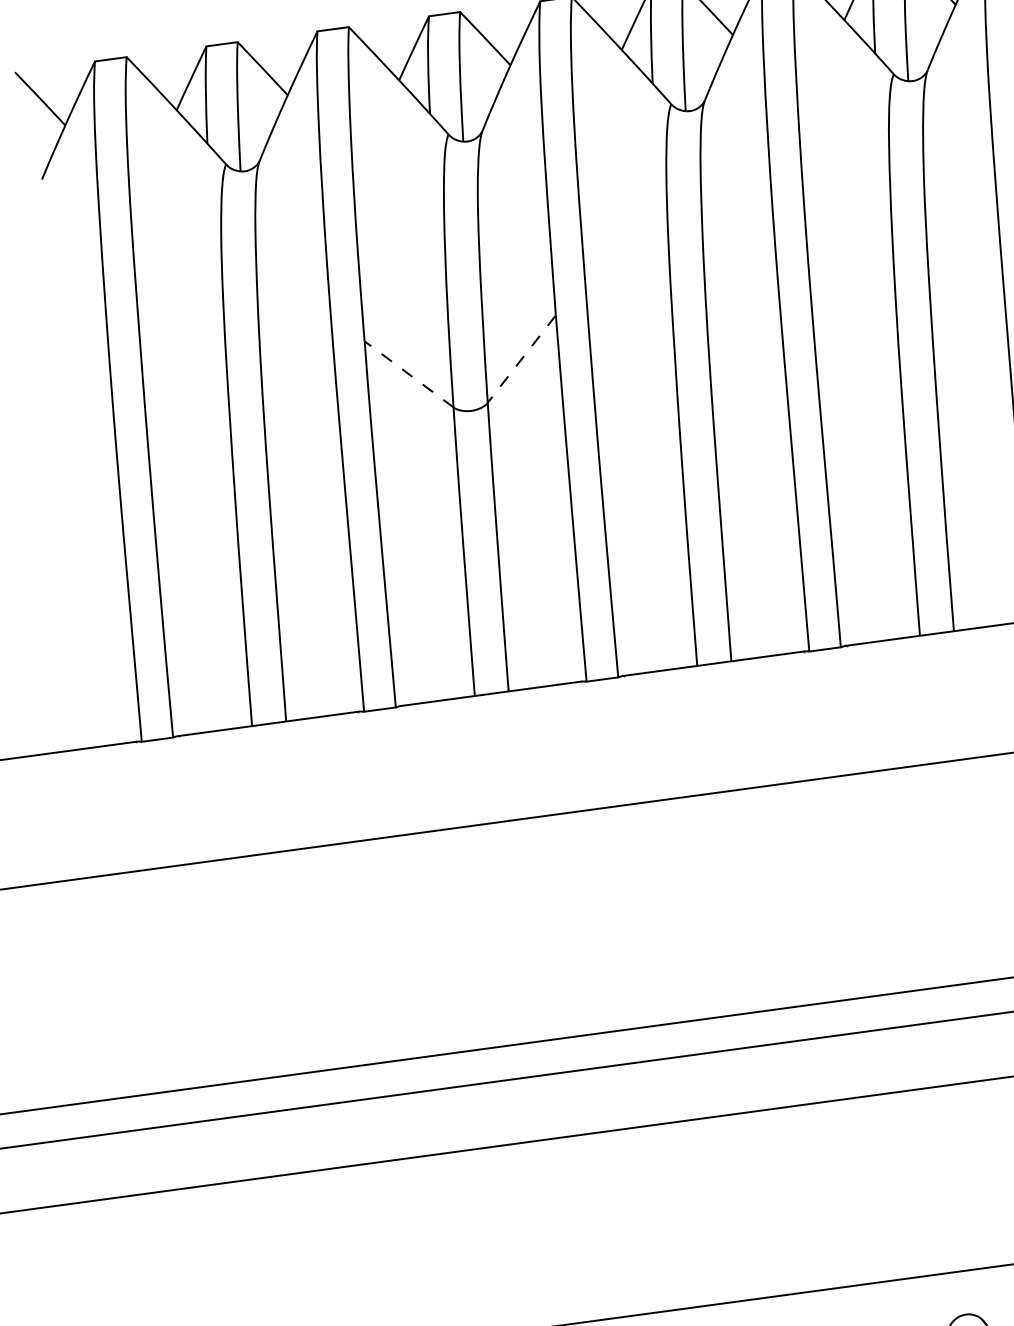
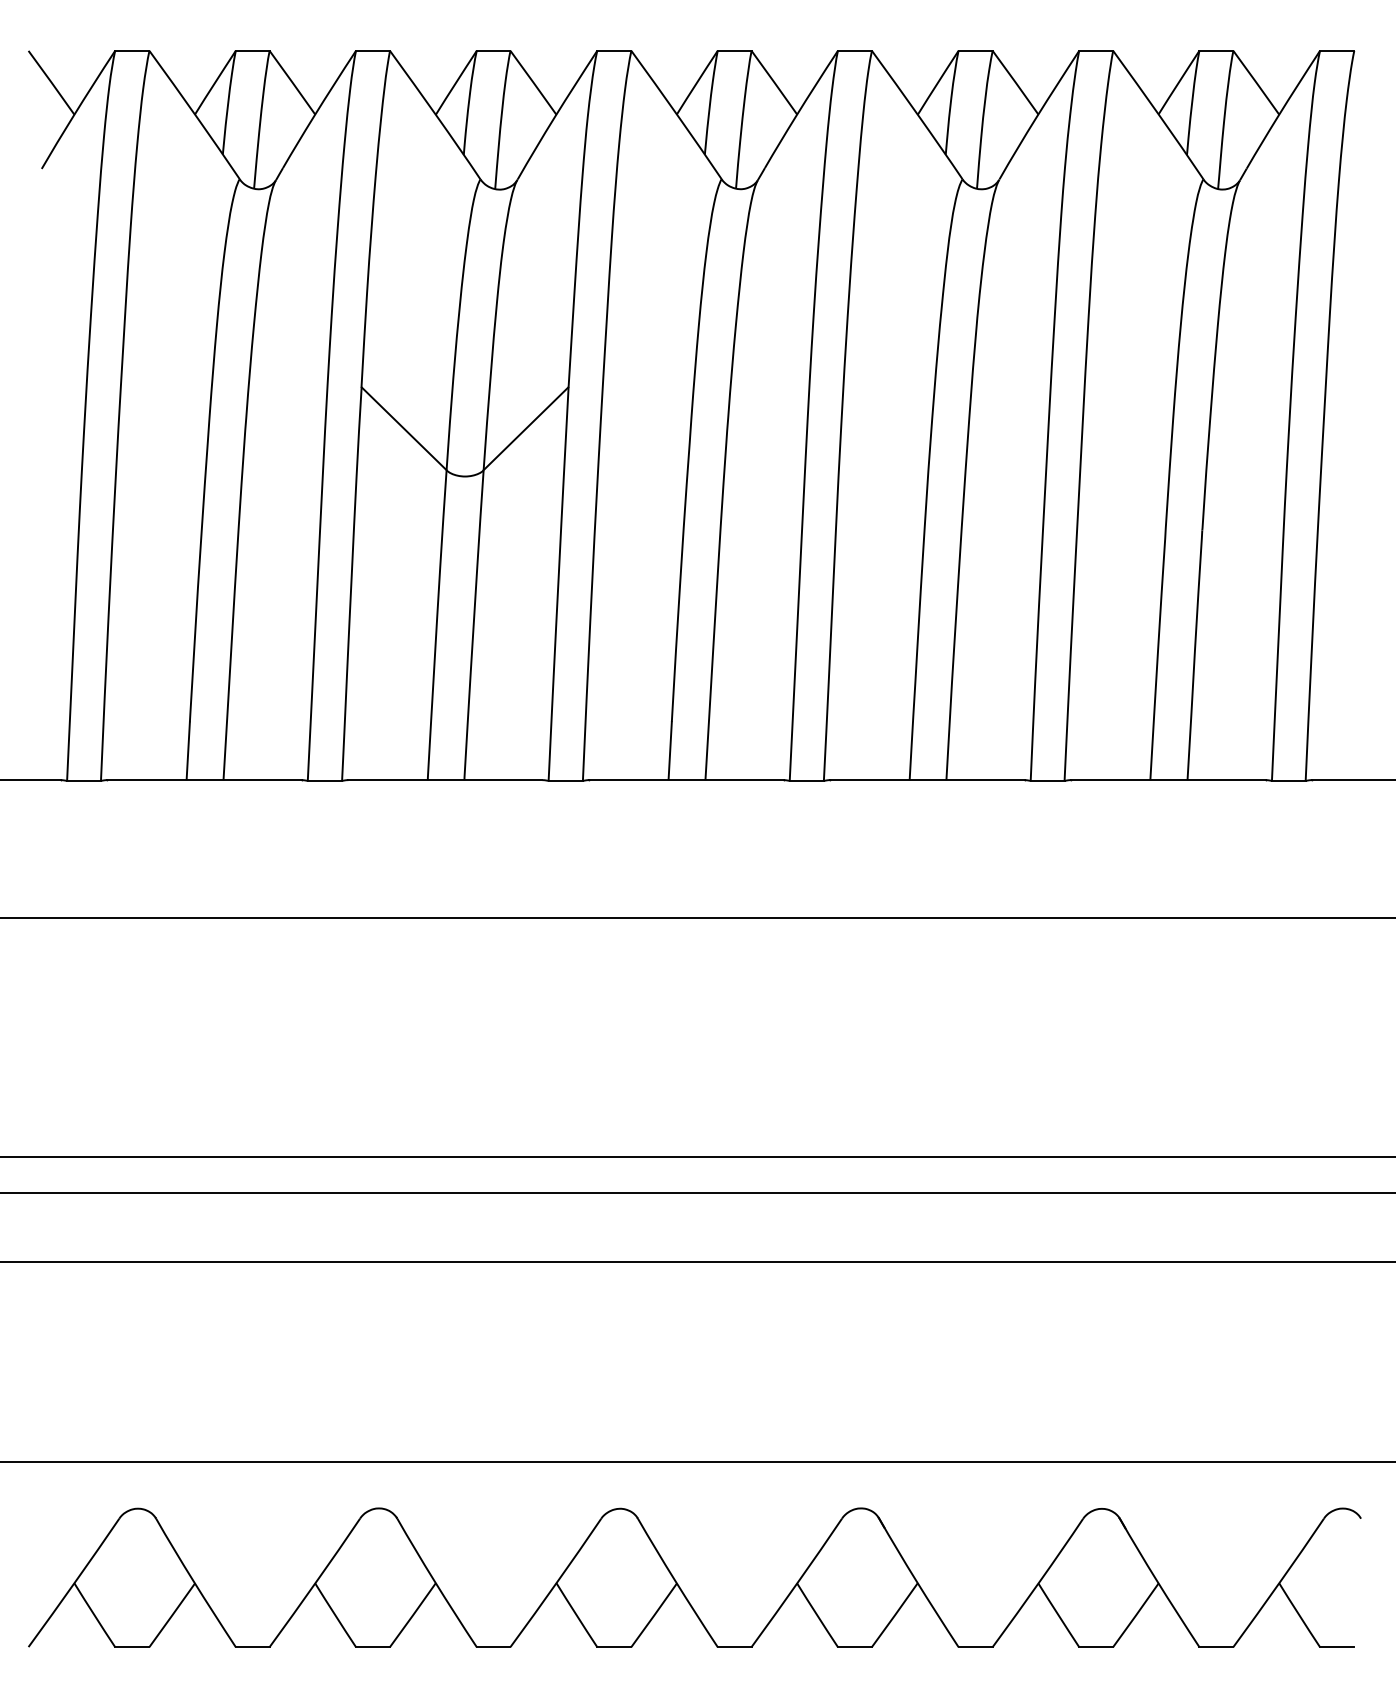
line: (521, 359) -> (525, 429), dashed -> solid
line: (408, 374) -> (403, 428), dashed -> solid

